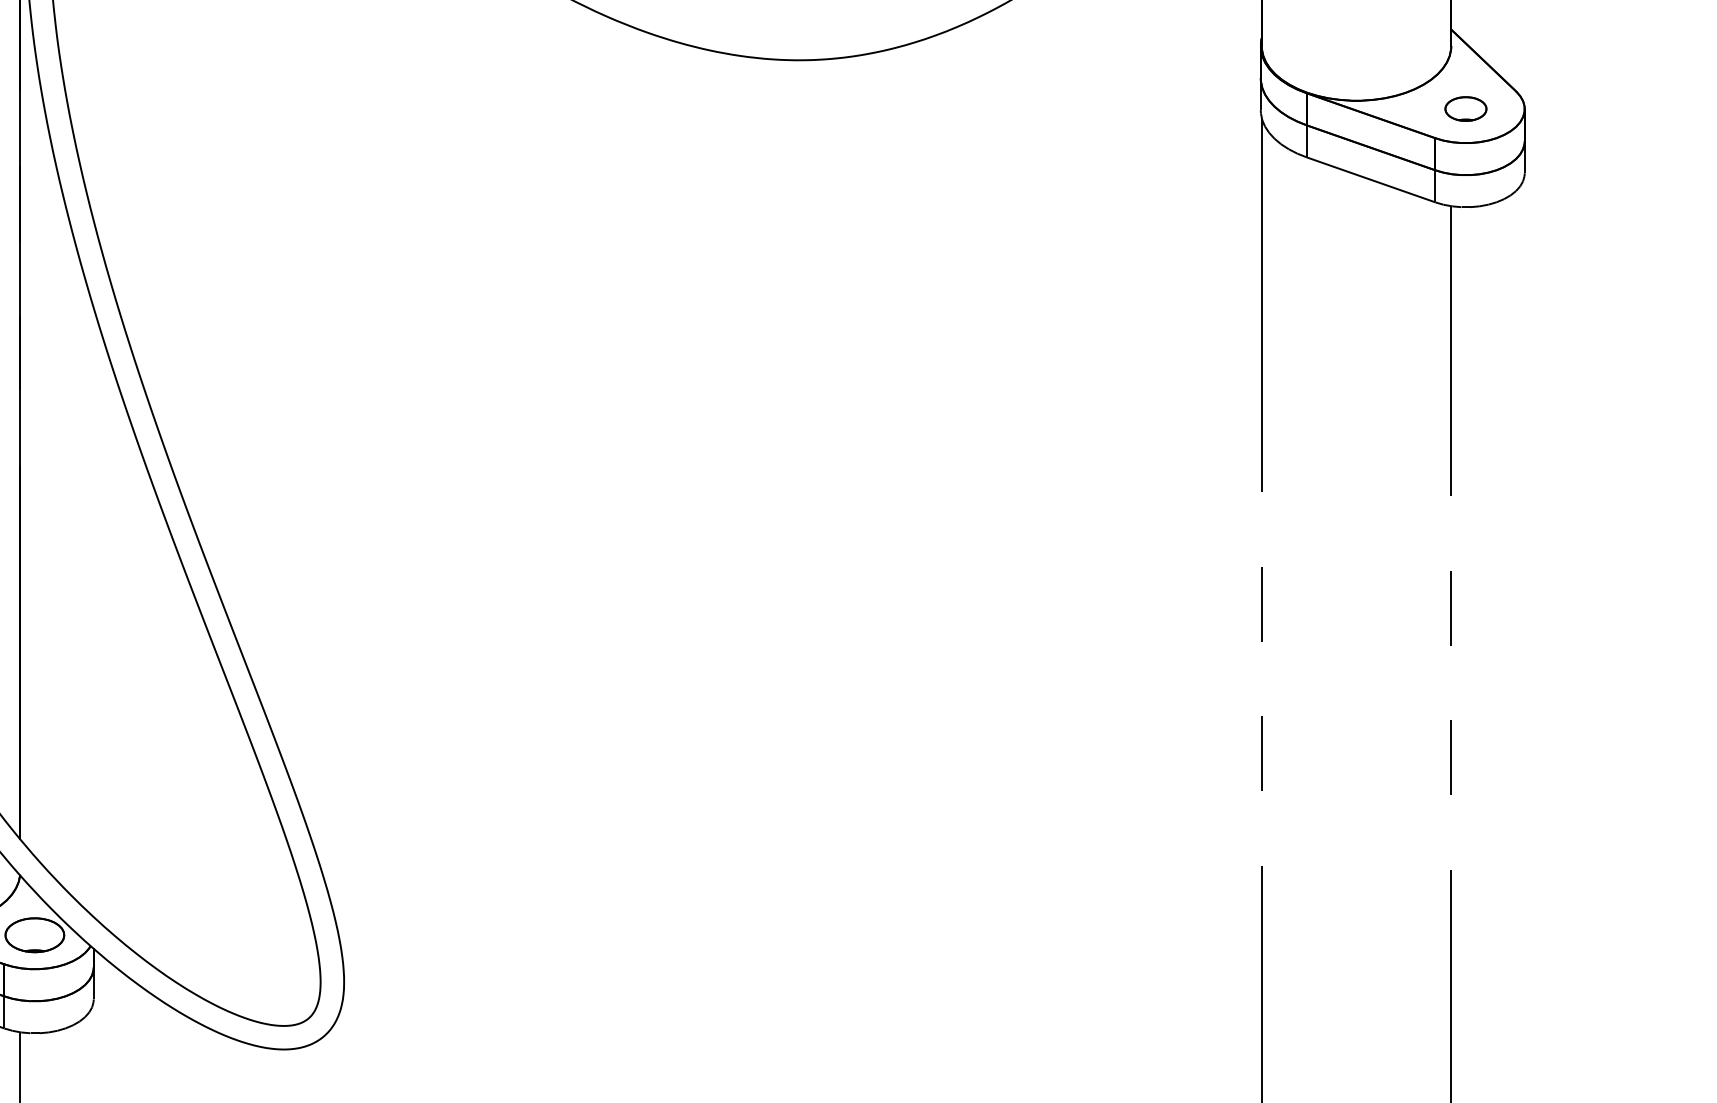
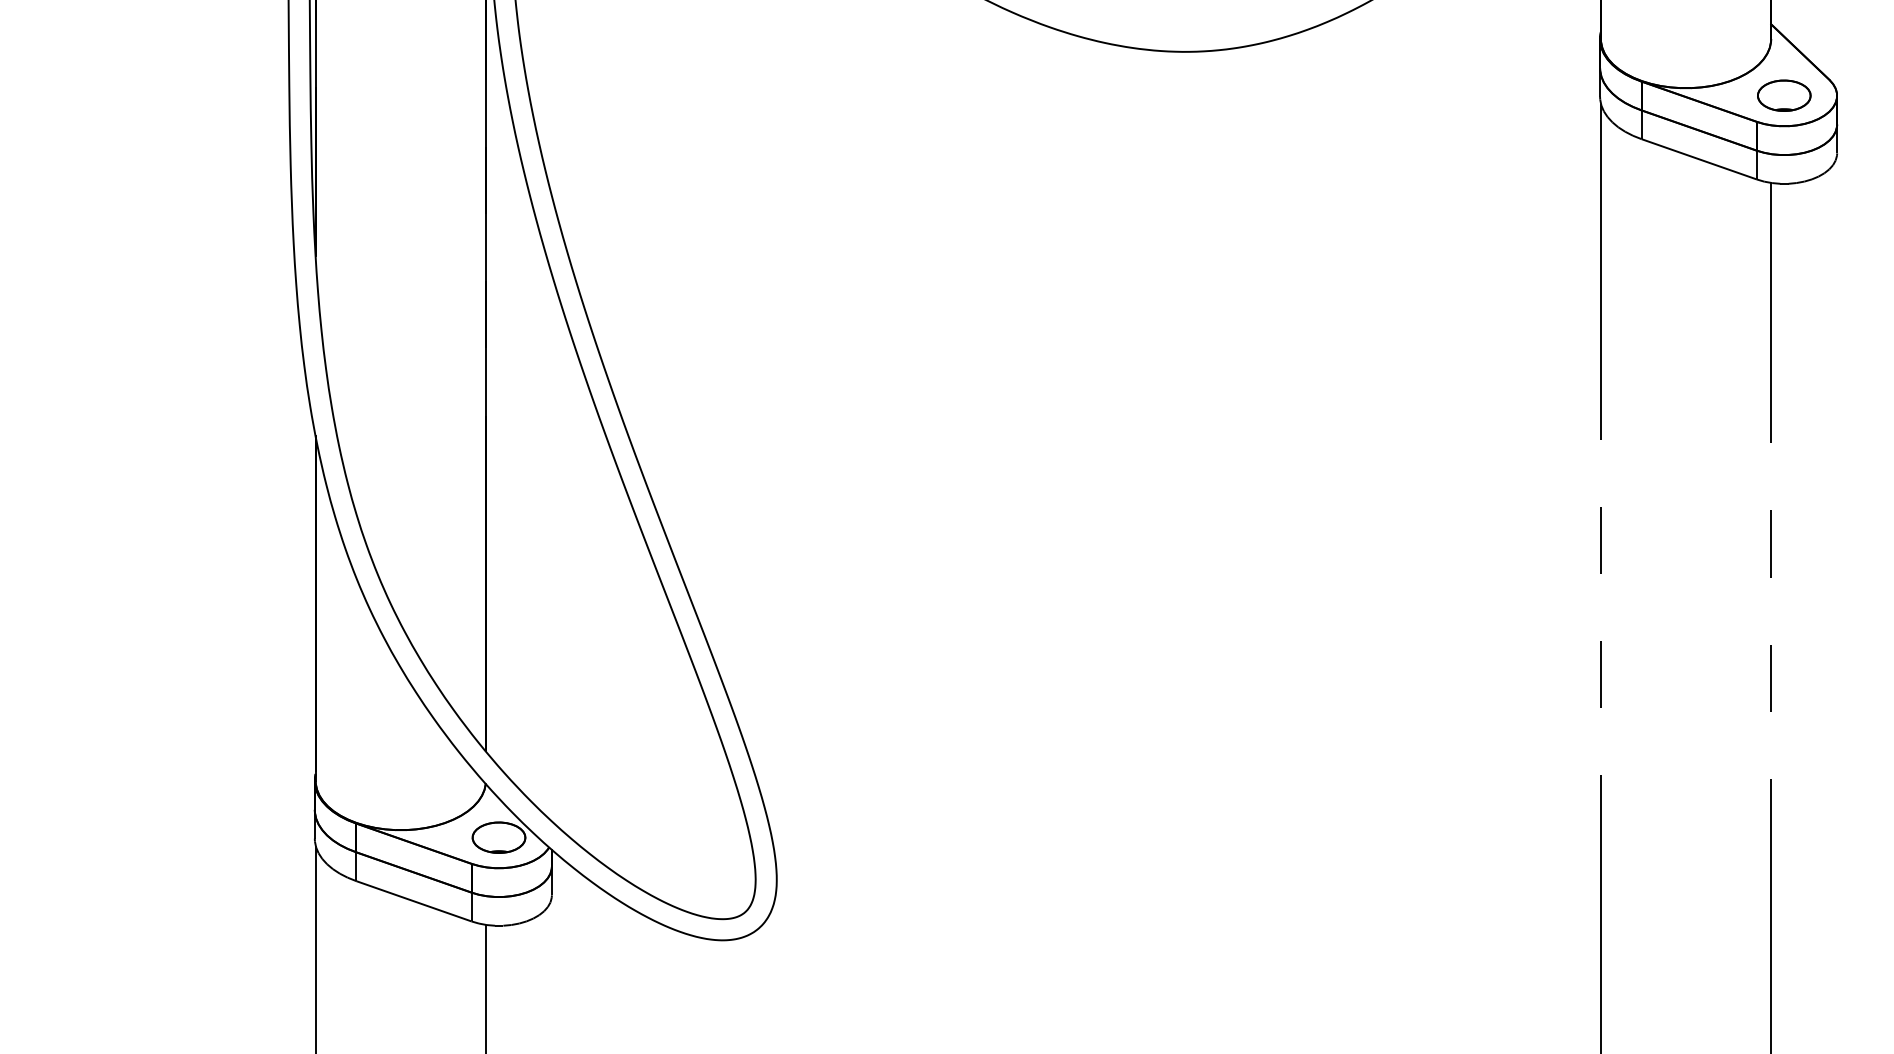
part: (1466, 108) -> (1784, 95), size x1.43

